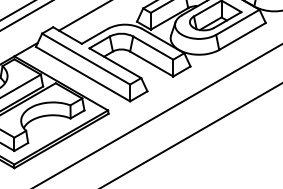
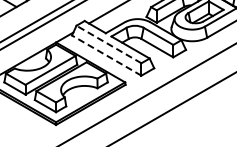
line: (85, 59) -> (108, 44), solid -> dashed
line: (82, 74) -> (106, 55), solid -> dashed

